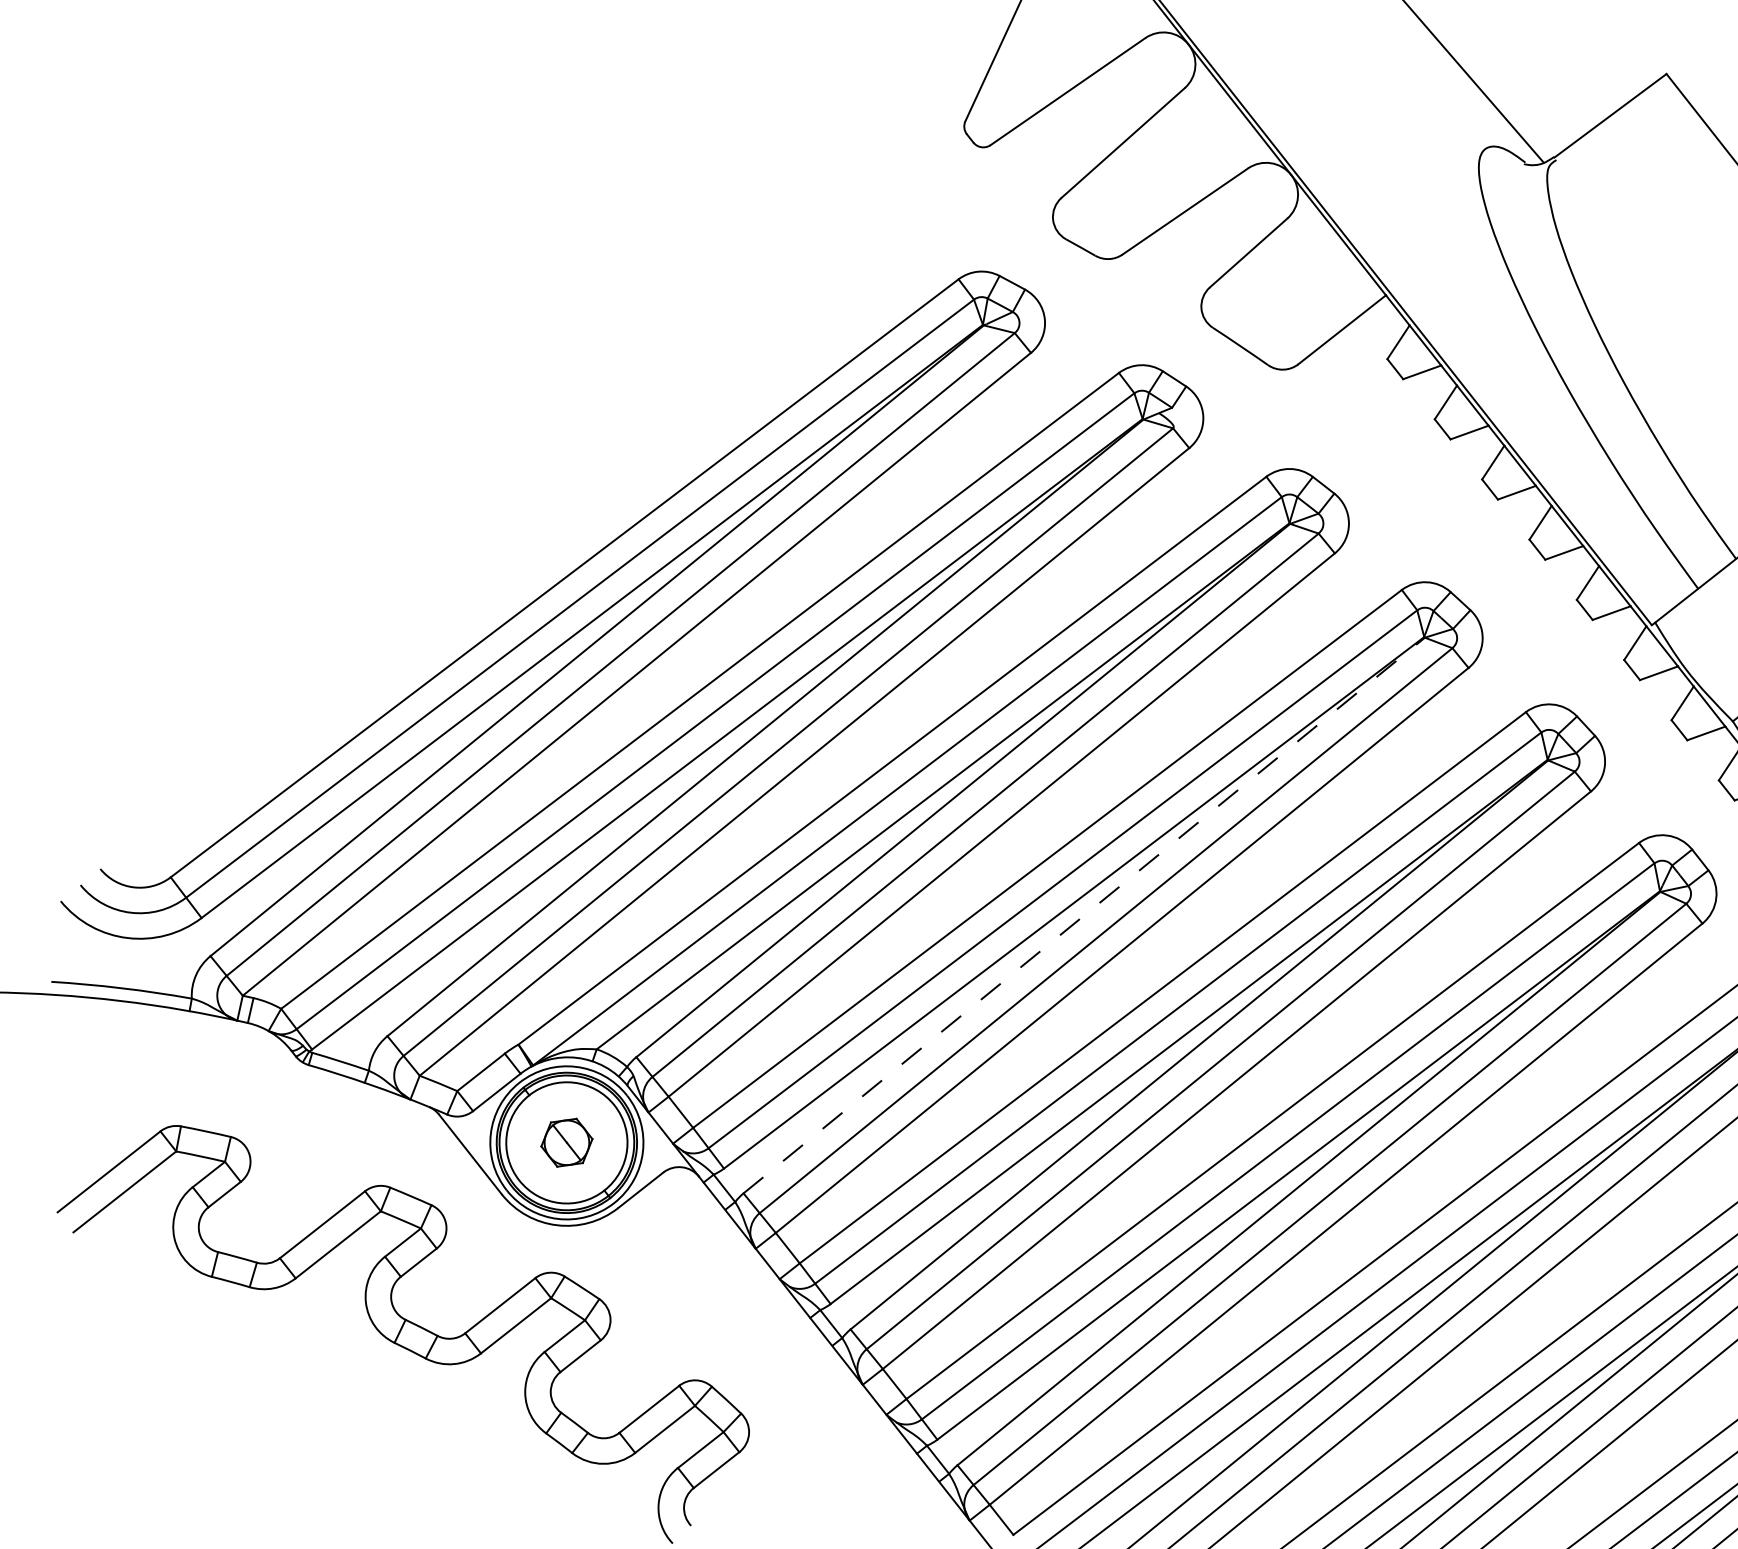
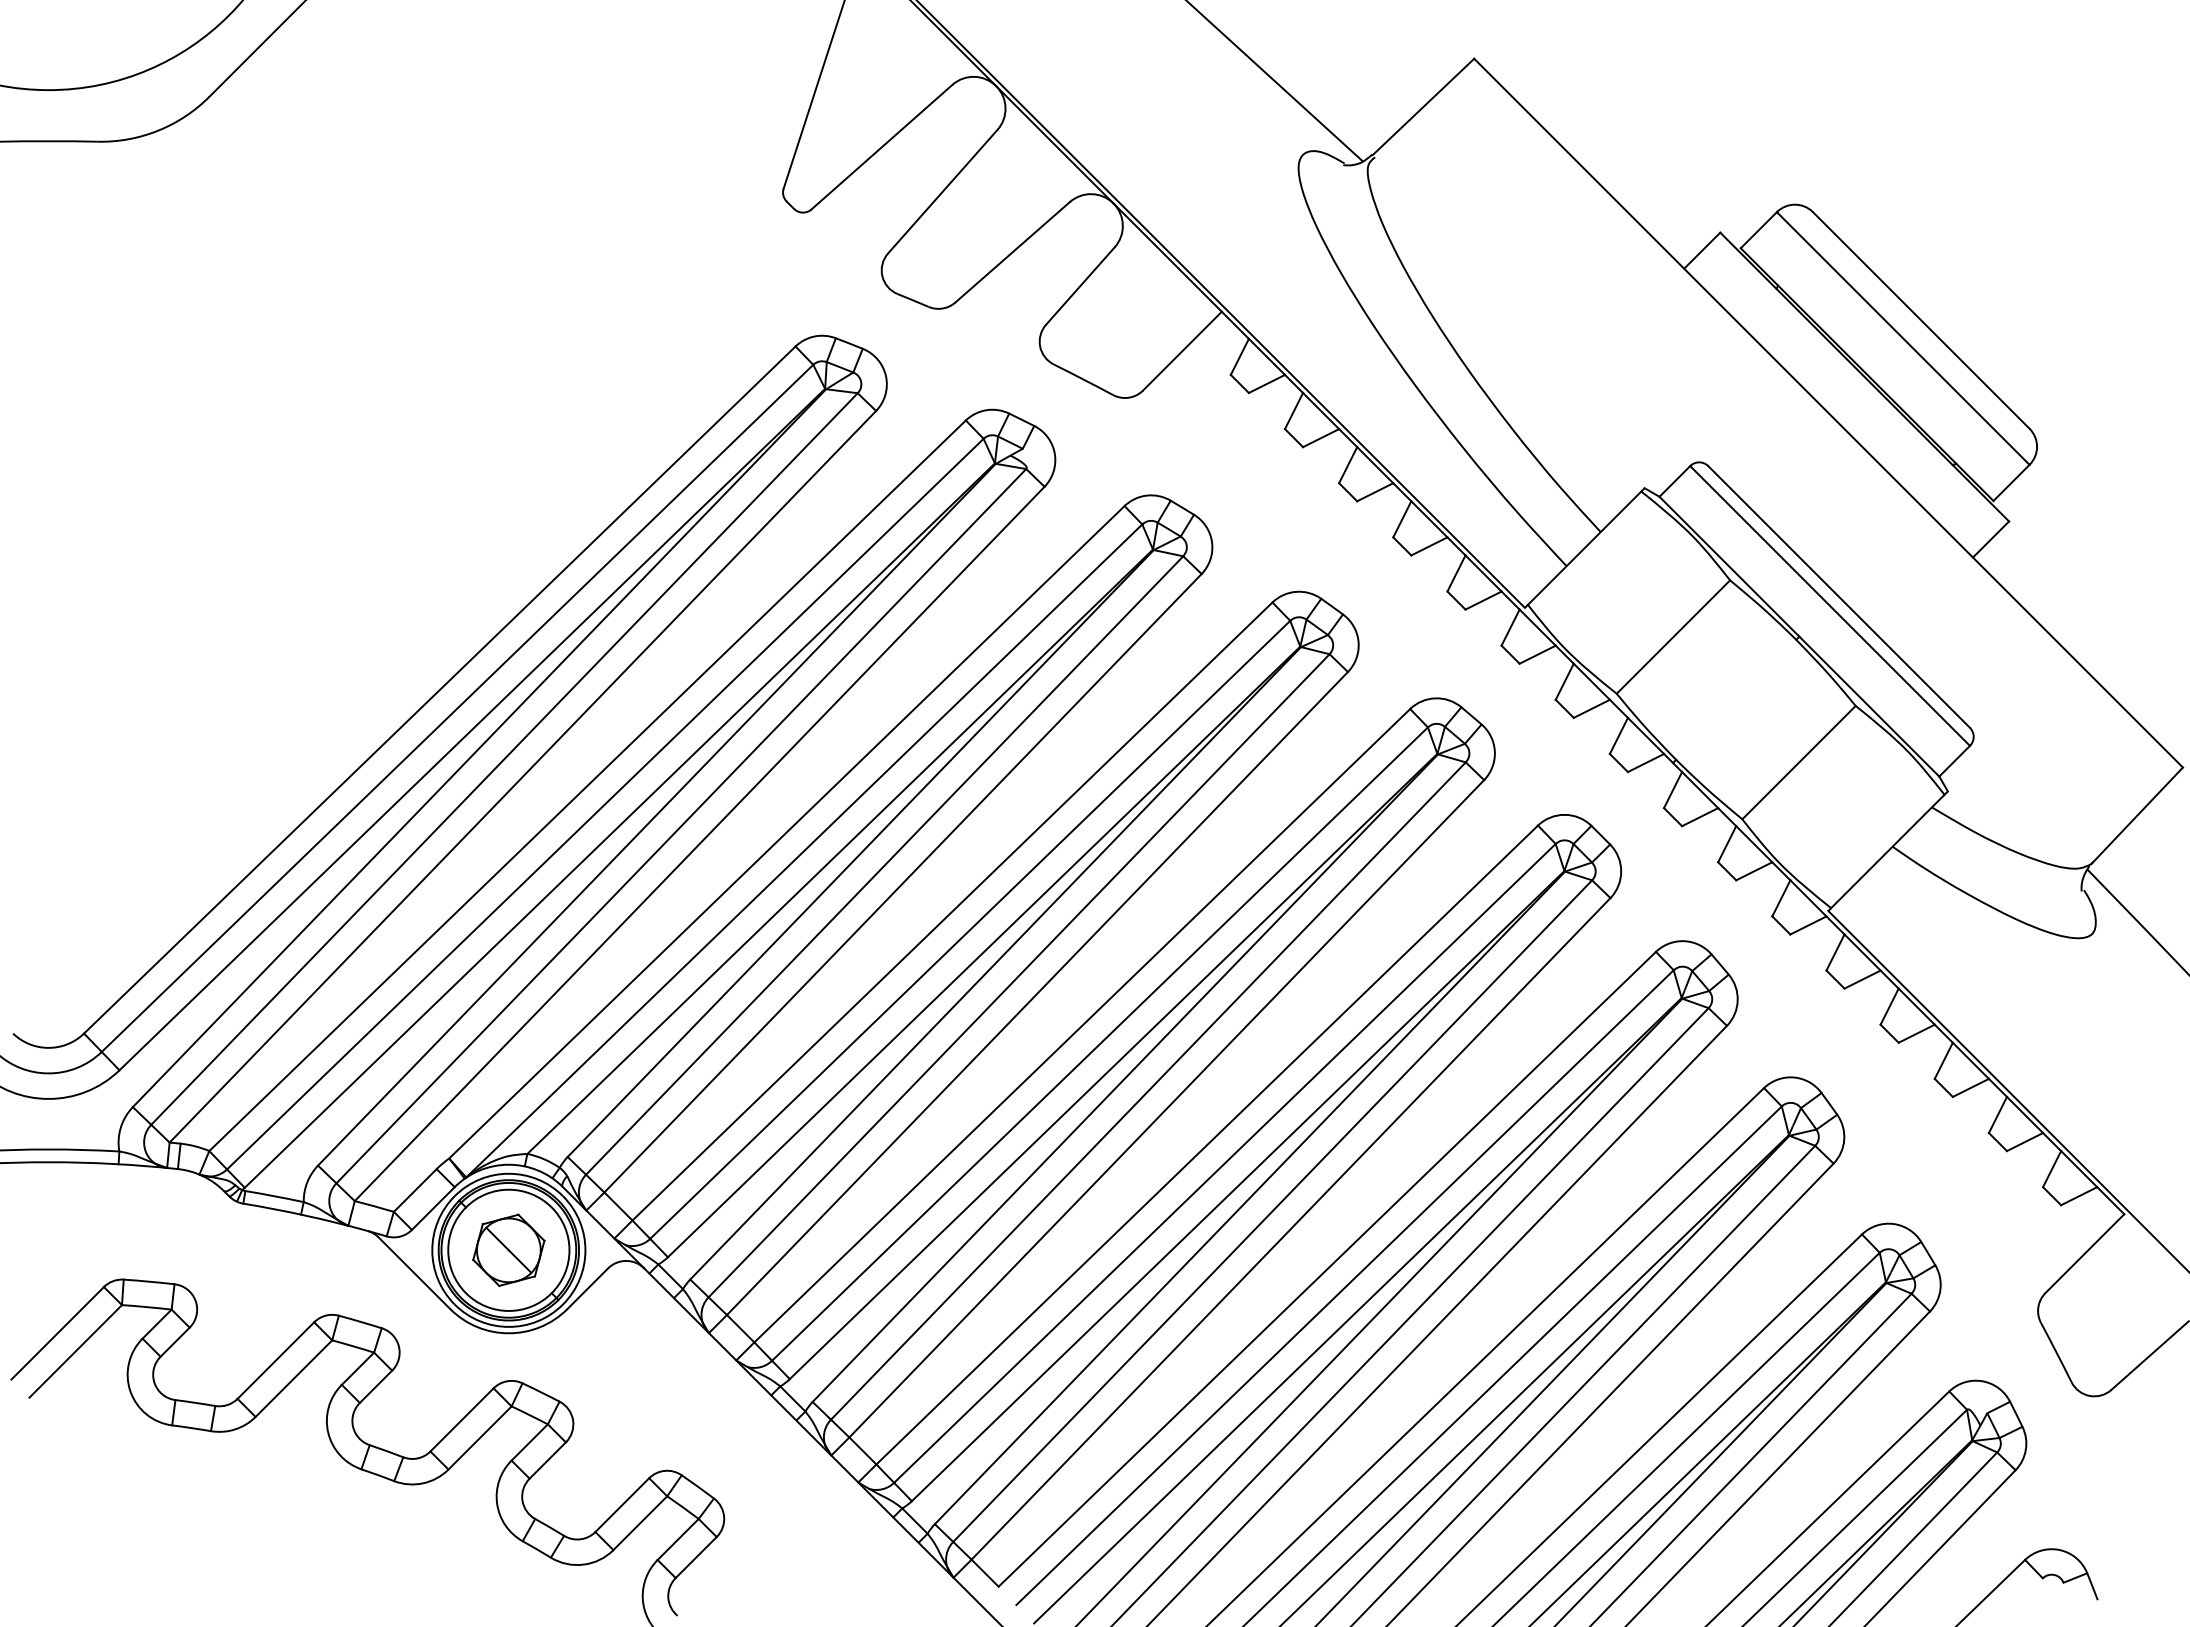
line: (1084, 915) -> (995, 963), dashed -> solid
part: (566, 1142) -> (508, 1249), size x1.43

